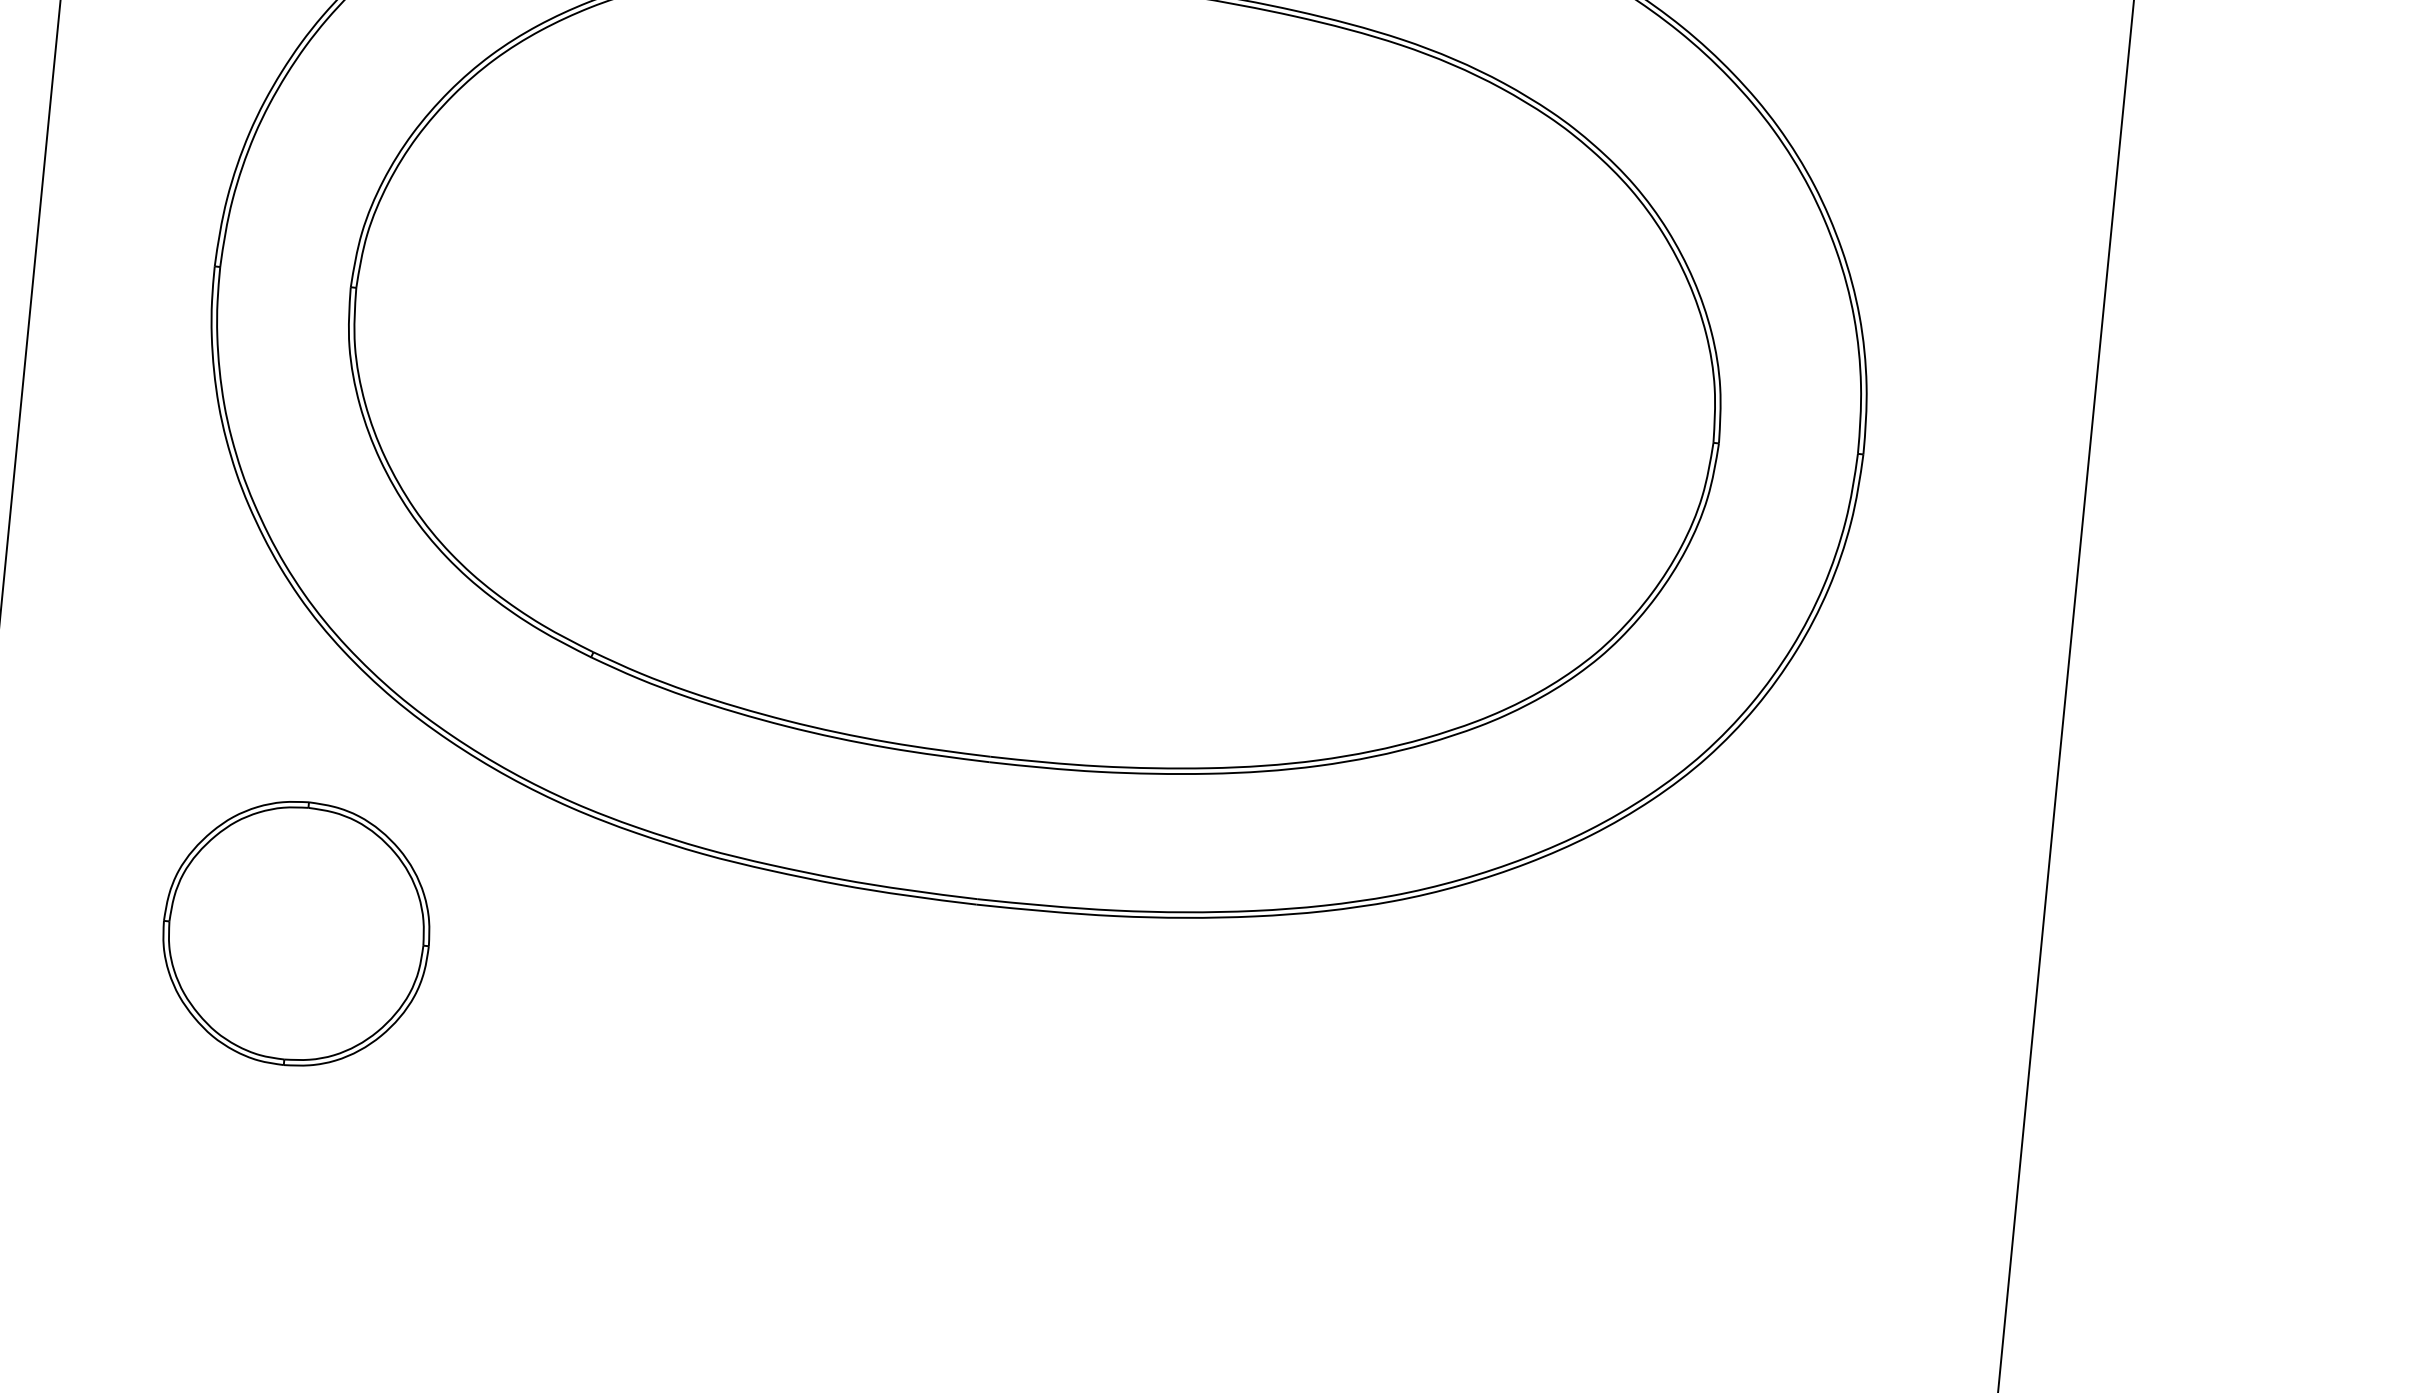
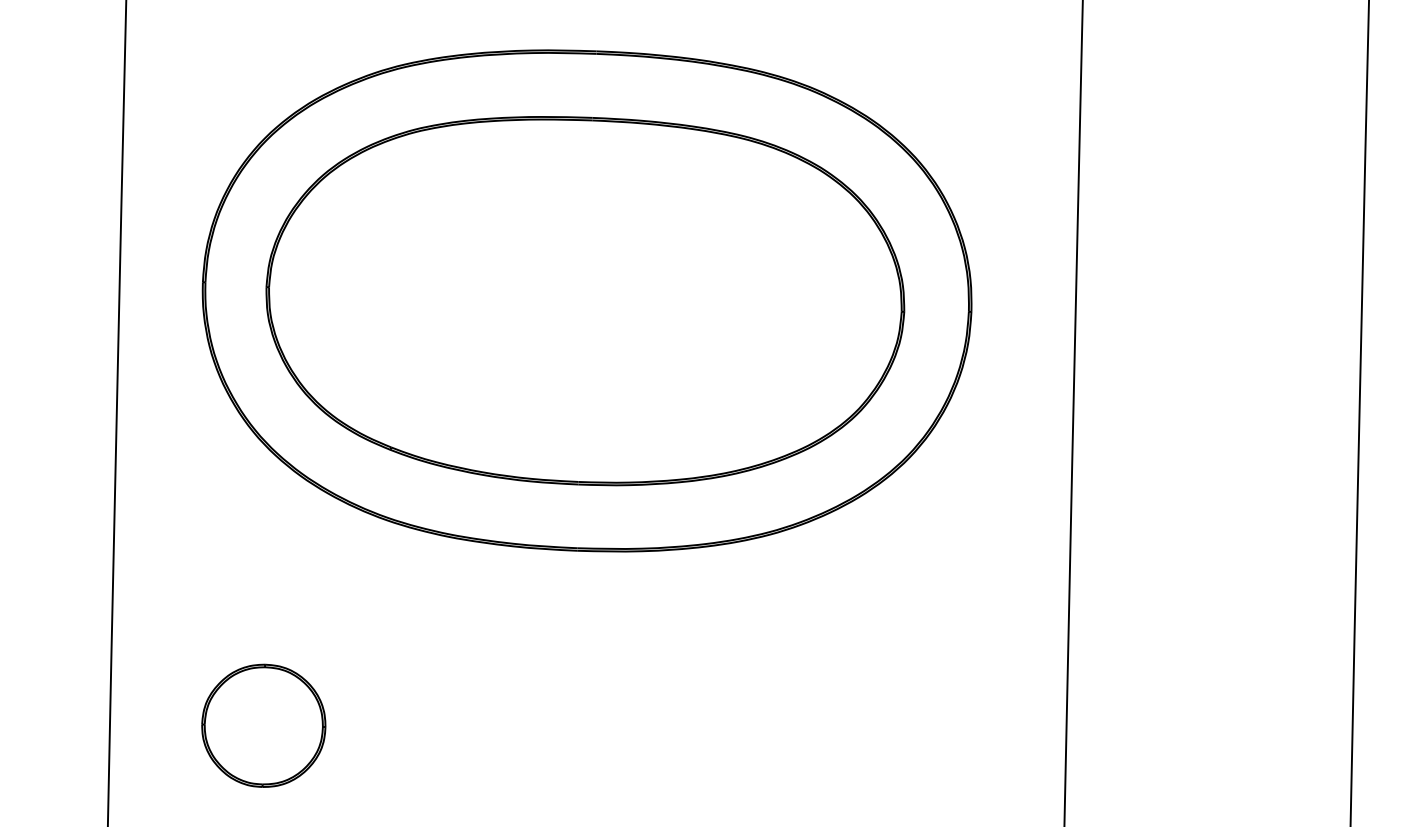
part: (295, 932) -> (263, 725), moved

